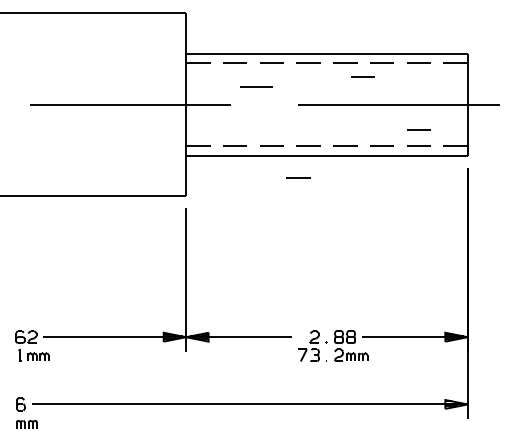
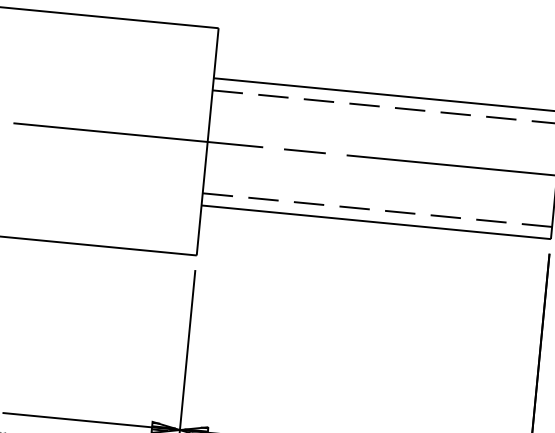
line: (362, 76) -> (429, 127), removed
line: (256, 86) -> (304, 150), moved
line: (418, 129) -> (492, 200), removed
line: (298, 177) -> (338, 245), removed

